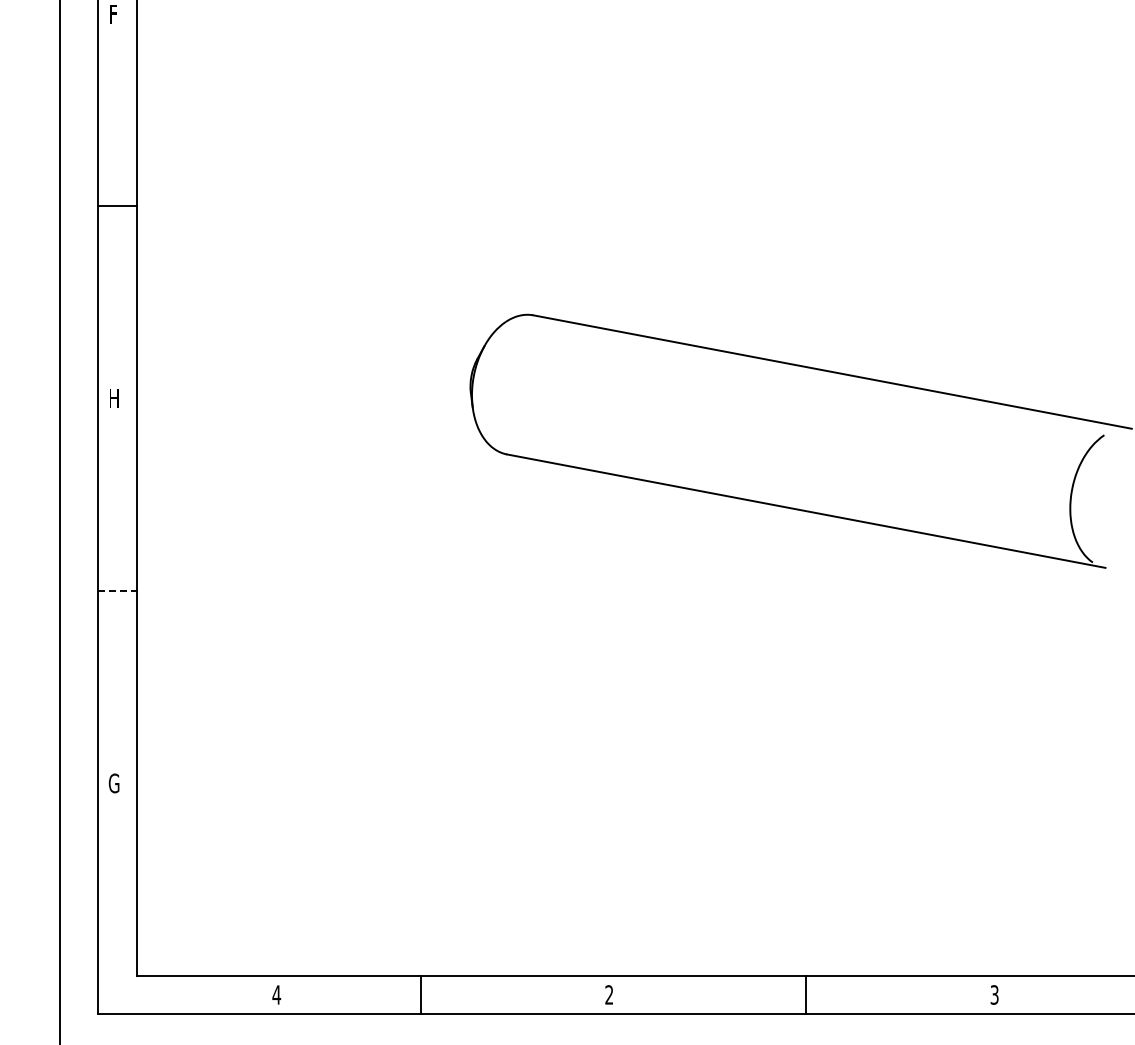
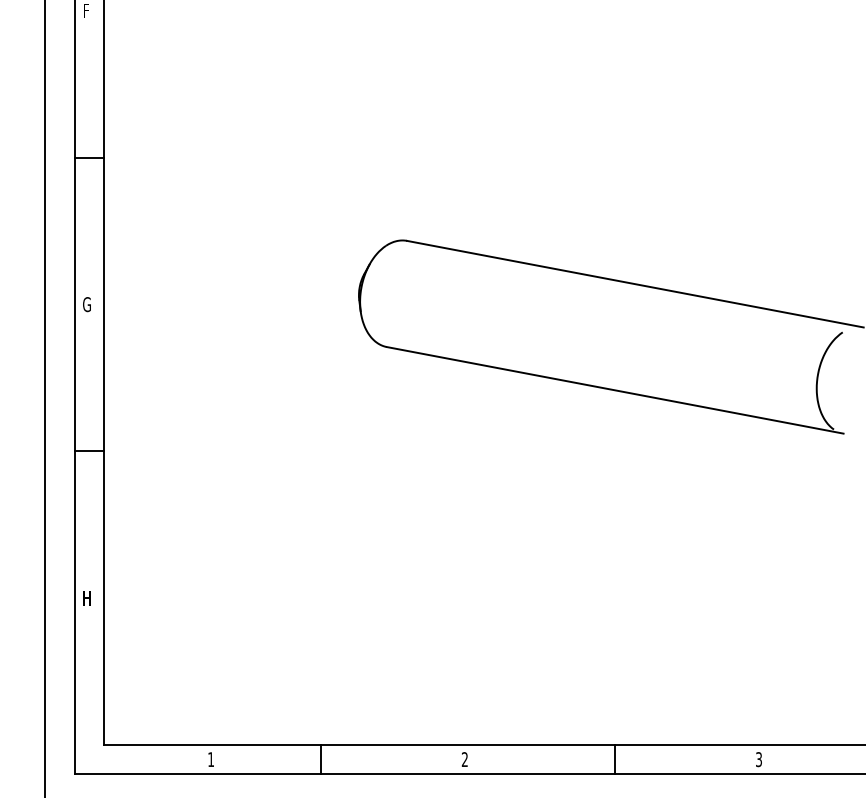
text: (113, 398) -> (86, 304), H -> G
line: (117, 591) -> (89, 451), dashed -> solid
text: (113, 783) -> (86, 598), G -> H
text: (276, 994) -> (210, 759), 4 -> 1

